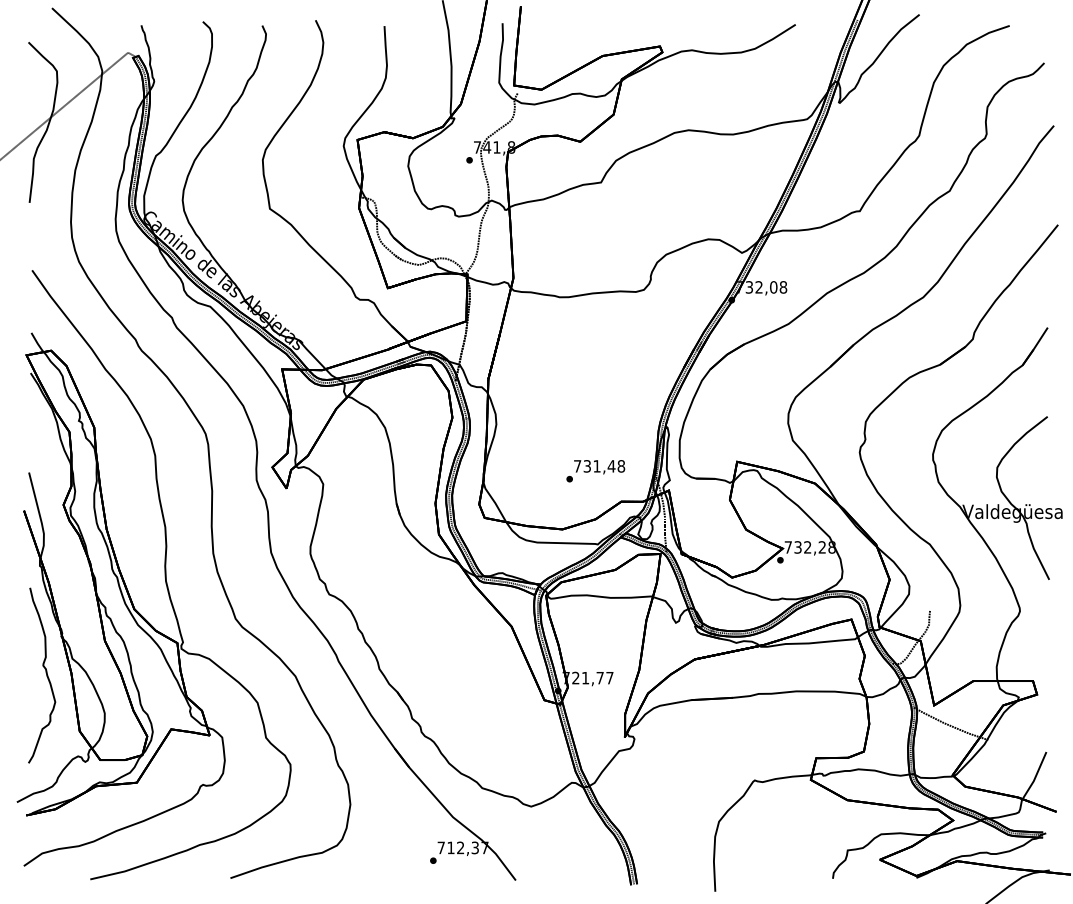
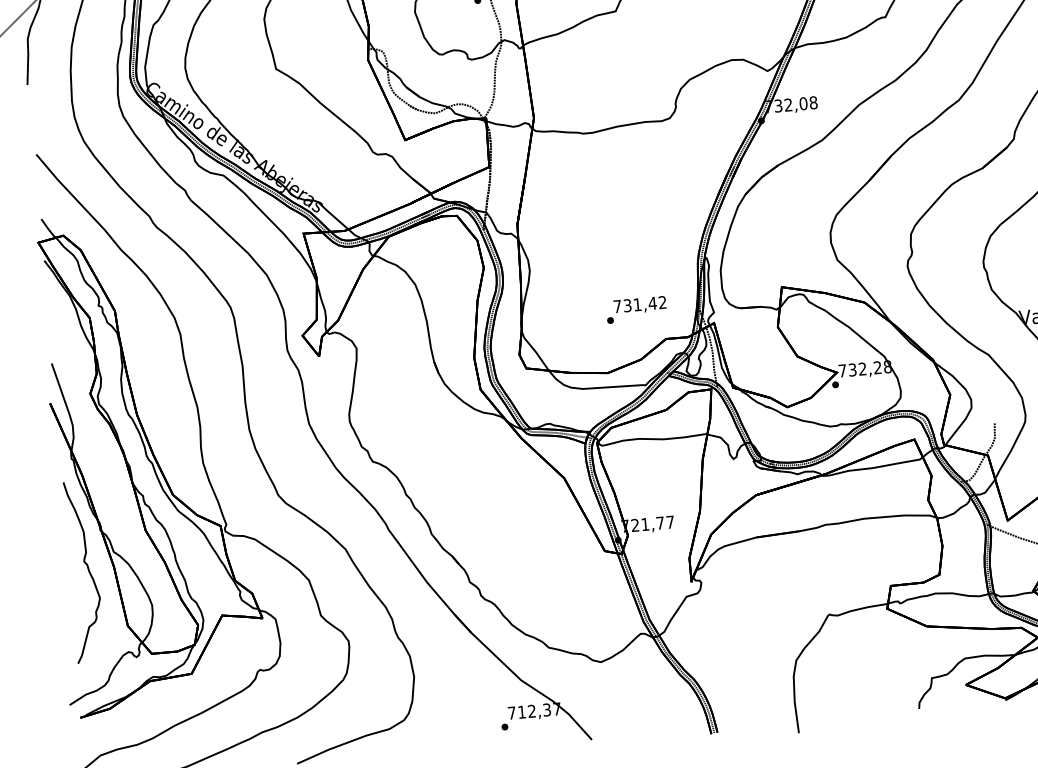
text: (621, 466) -> (662, 302), 731,48 -> 731,42

